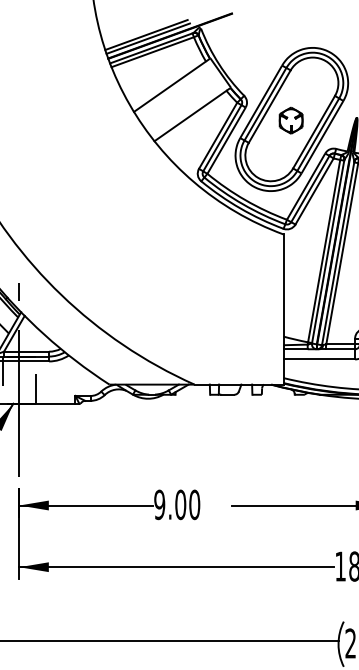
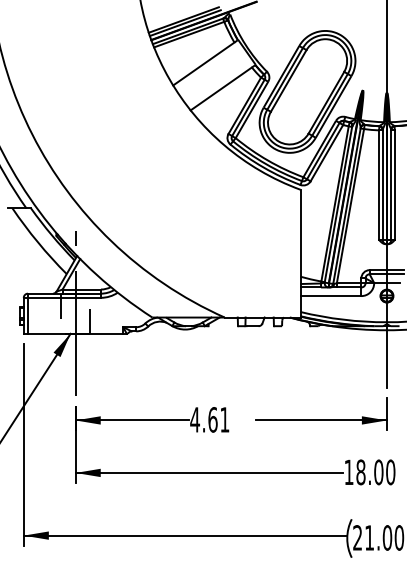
part: (290, 120) -> (306, 92), removed
text: (176, 504) -> (209, 419), 9.00 -> 4.61

